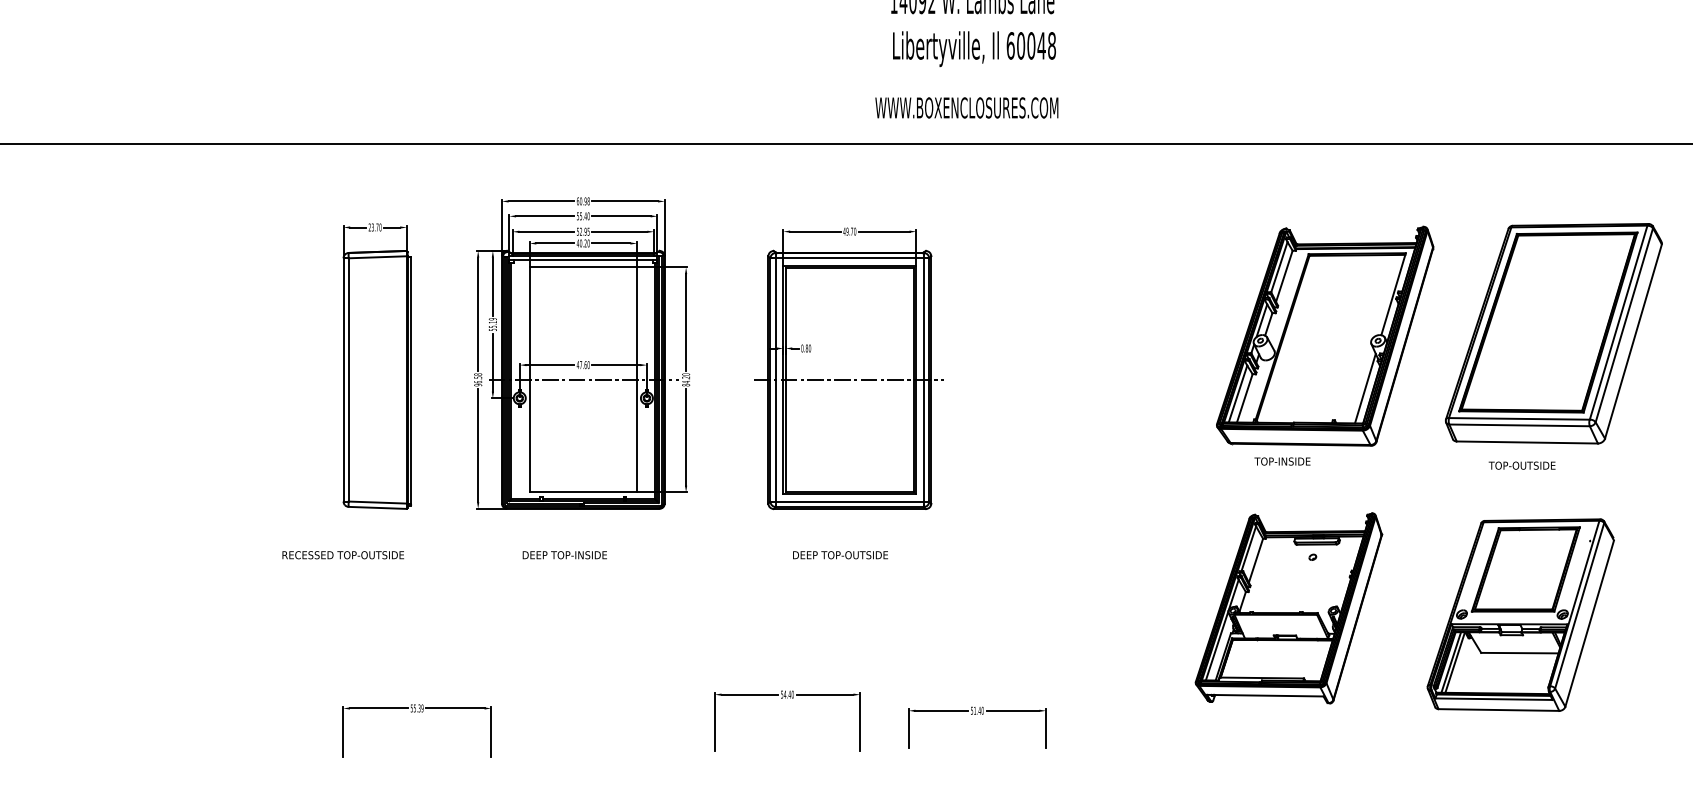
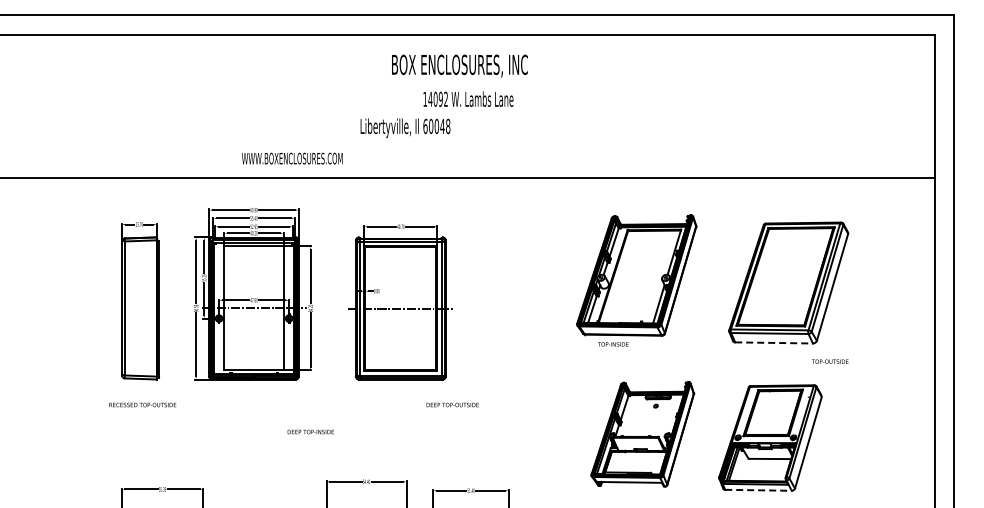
text: (974, 47) -> (405, 127), moved
text: (967, 107) -> (292, 158), moved
part: (1324, 345) -> (636, 280), moved
line: (1528, 441) -> (774, 342), solid -> dashed
text: (1522, 465) -> (830, 361), moved
text: (342, 554) -> (142, 404), moved
text: (564, 554) -> (310, 431), moved
text: (840, 554) -> (452, 404), moved
line: (1499, 710) -> (758, 490), solid -> dashed

